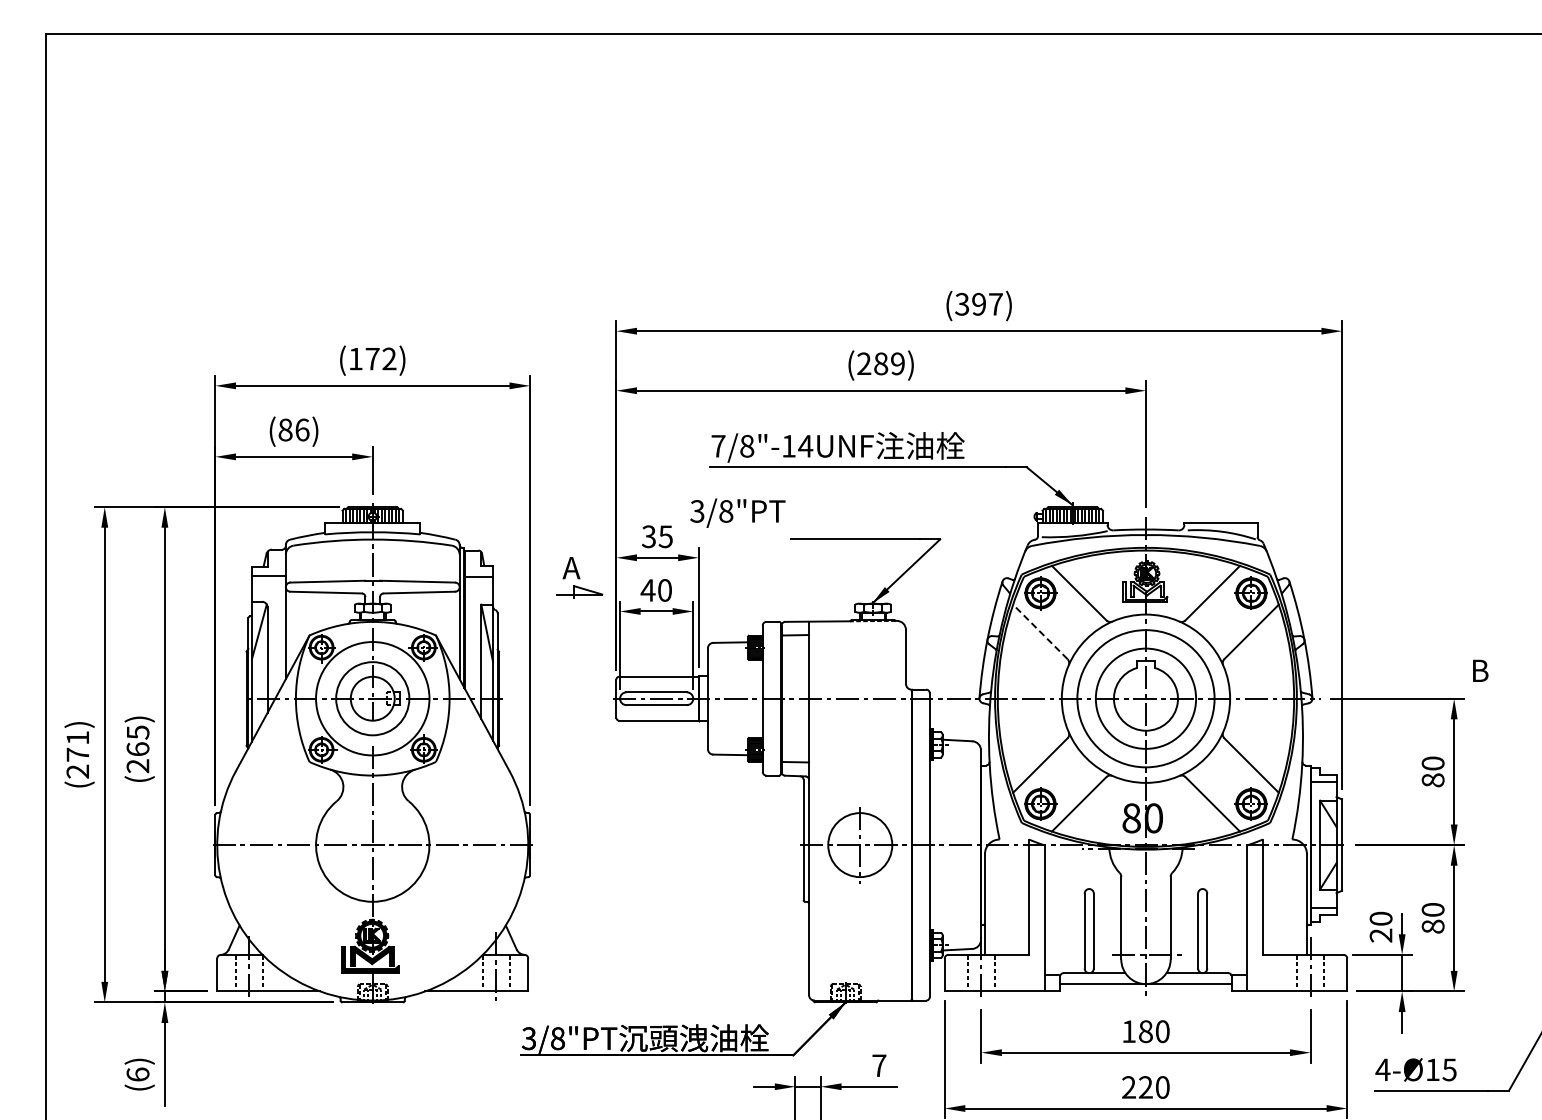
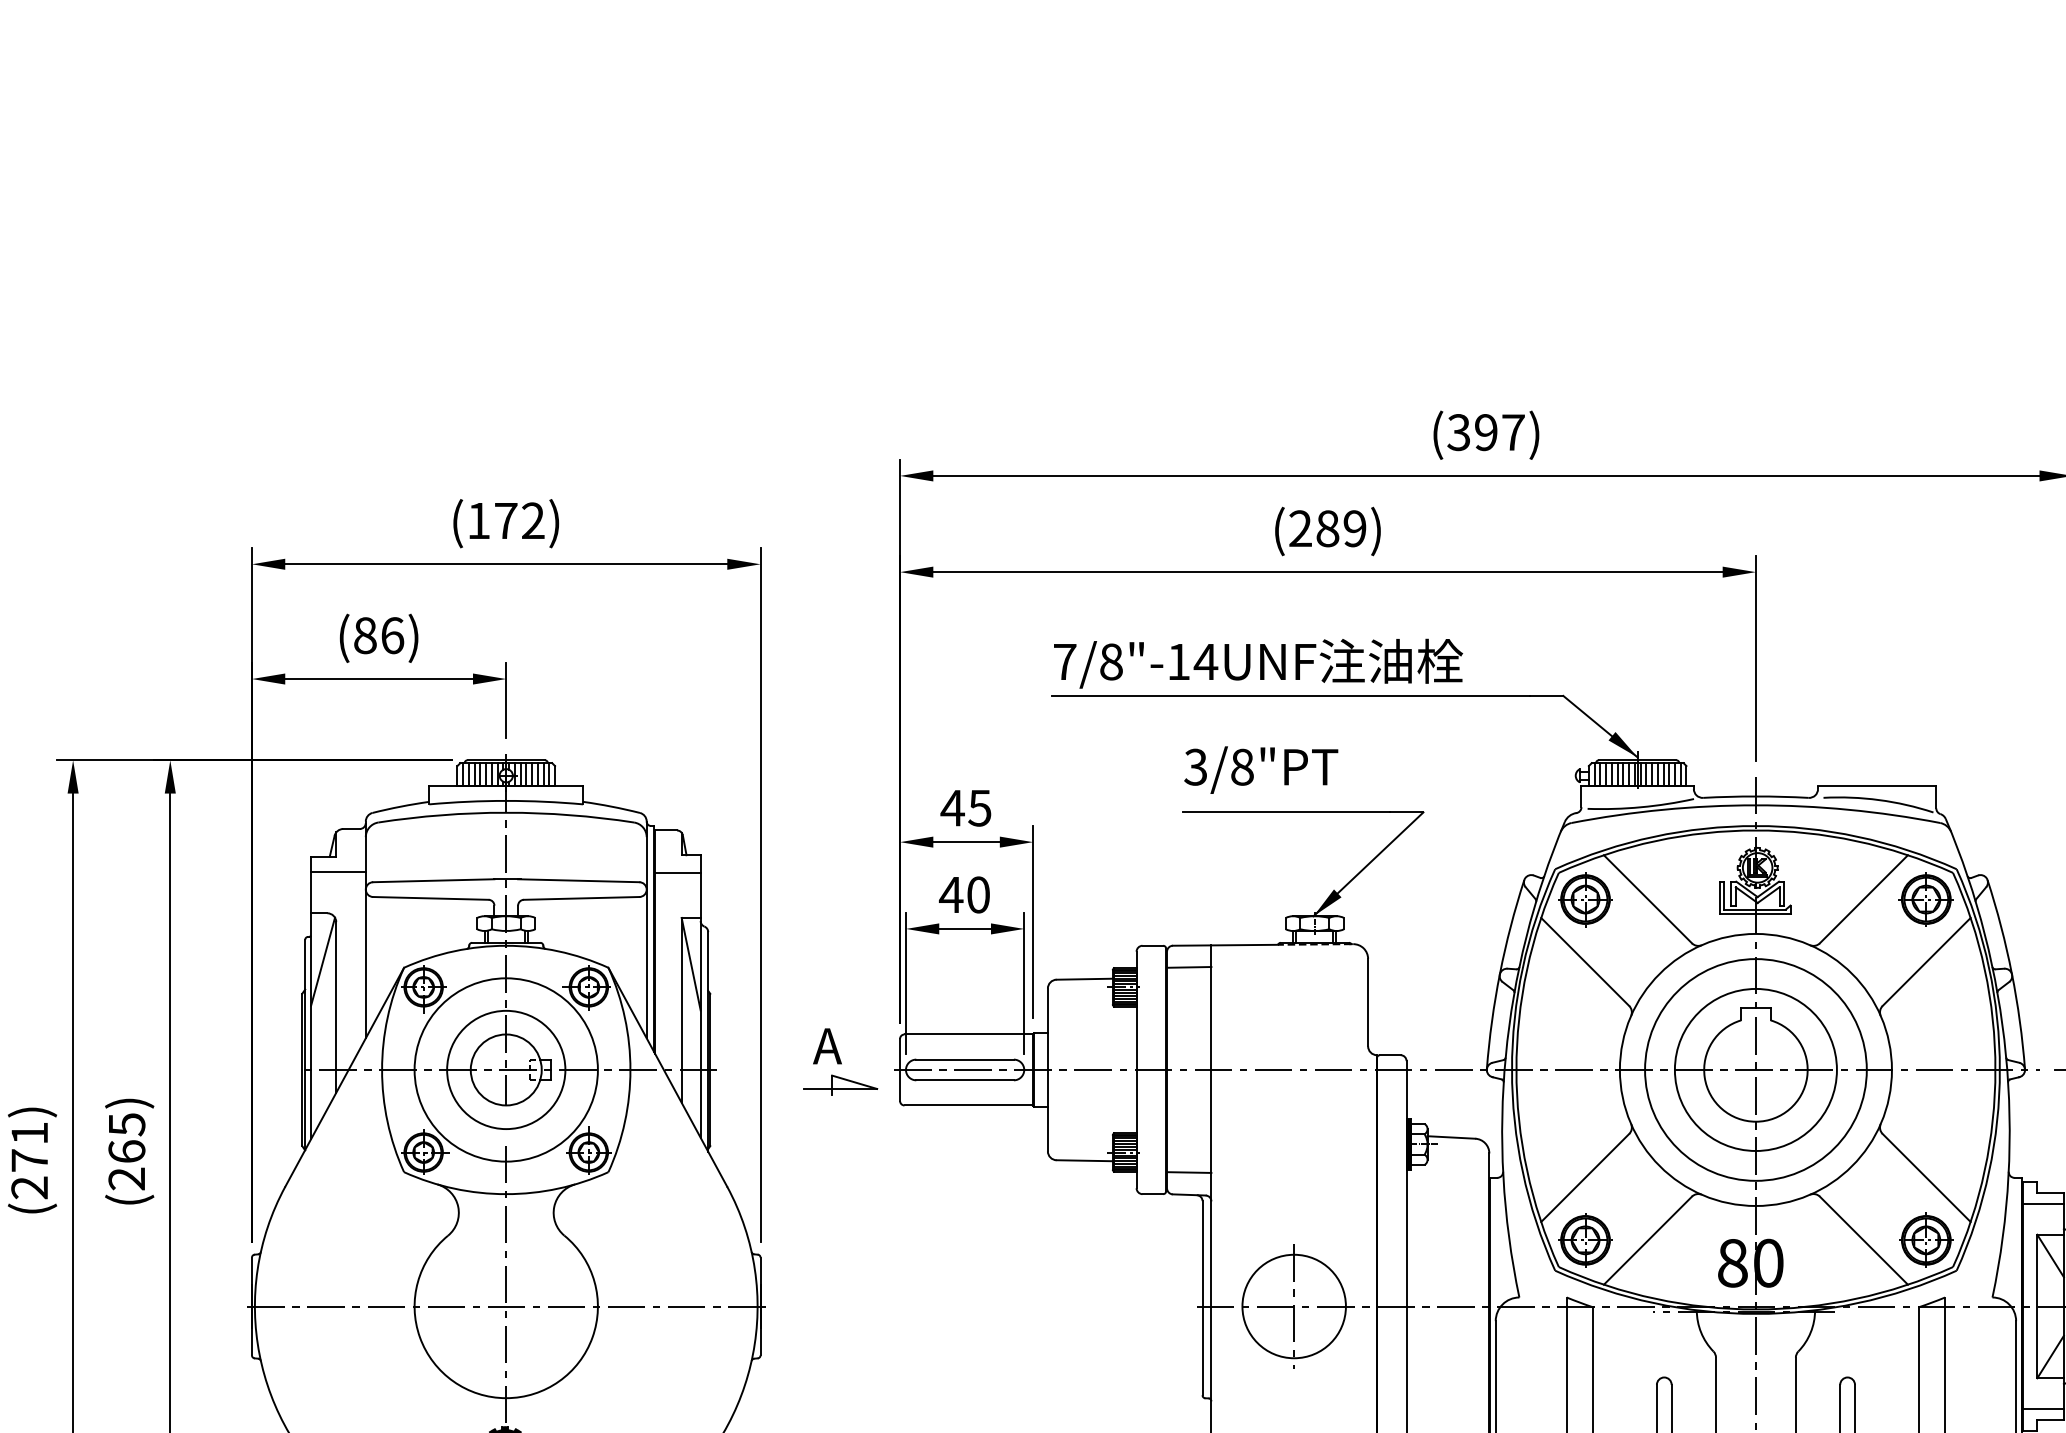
text: (737, 512) -> (1260, 768), moved
text: (648, 536) -> (951, 807), 35 -> 45
part: (579, 577) -> (840, 1061), moved
line: (1040, 631) -> (1585, 961), dashed -> solid

